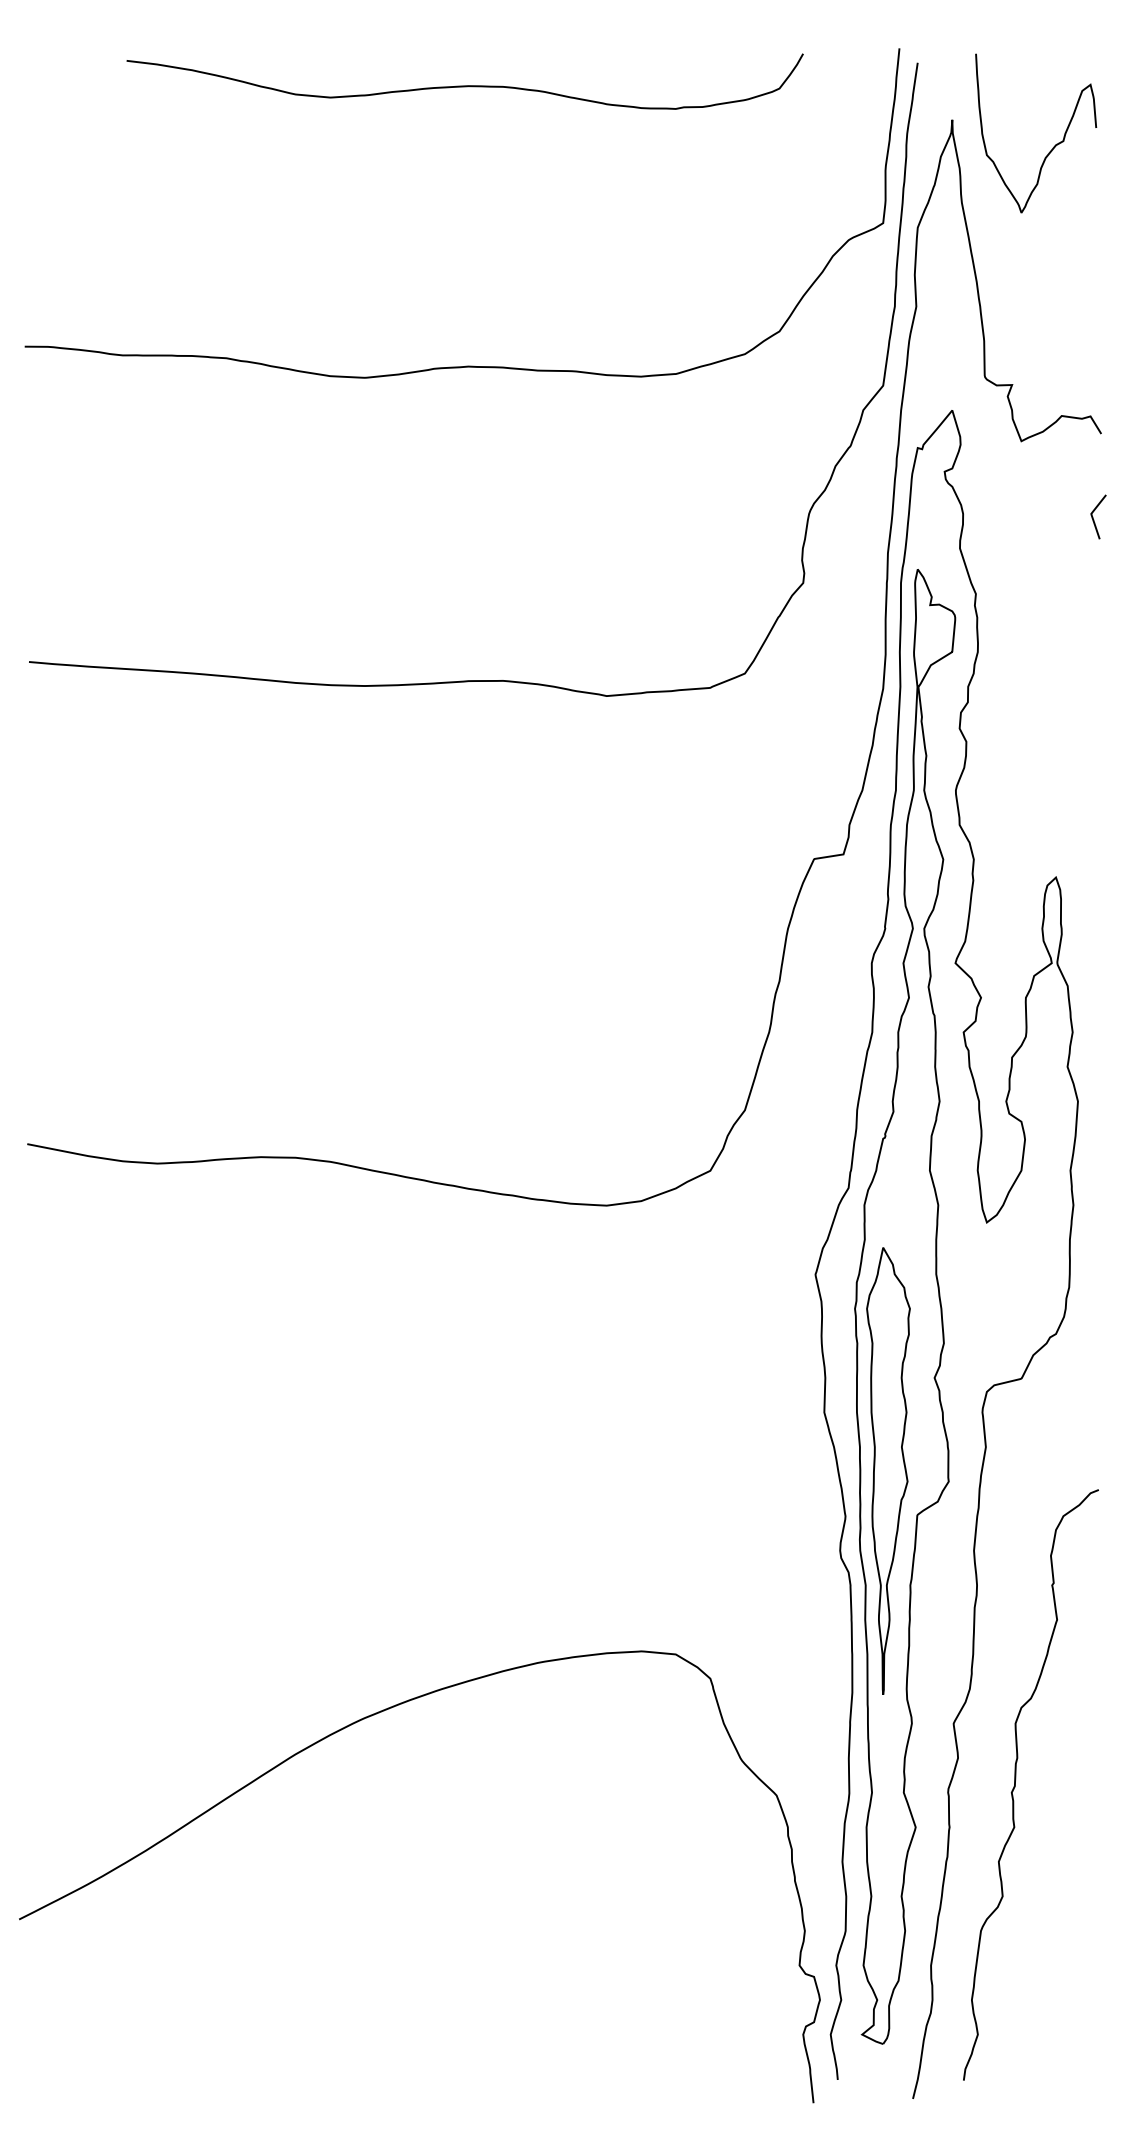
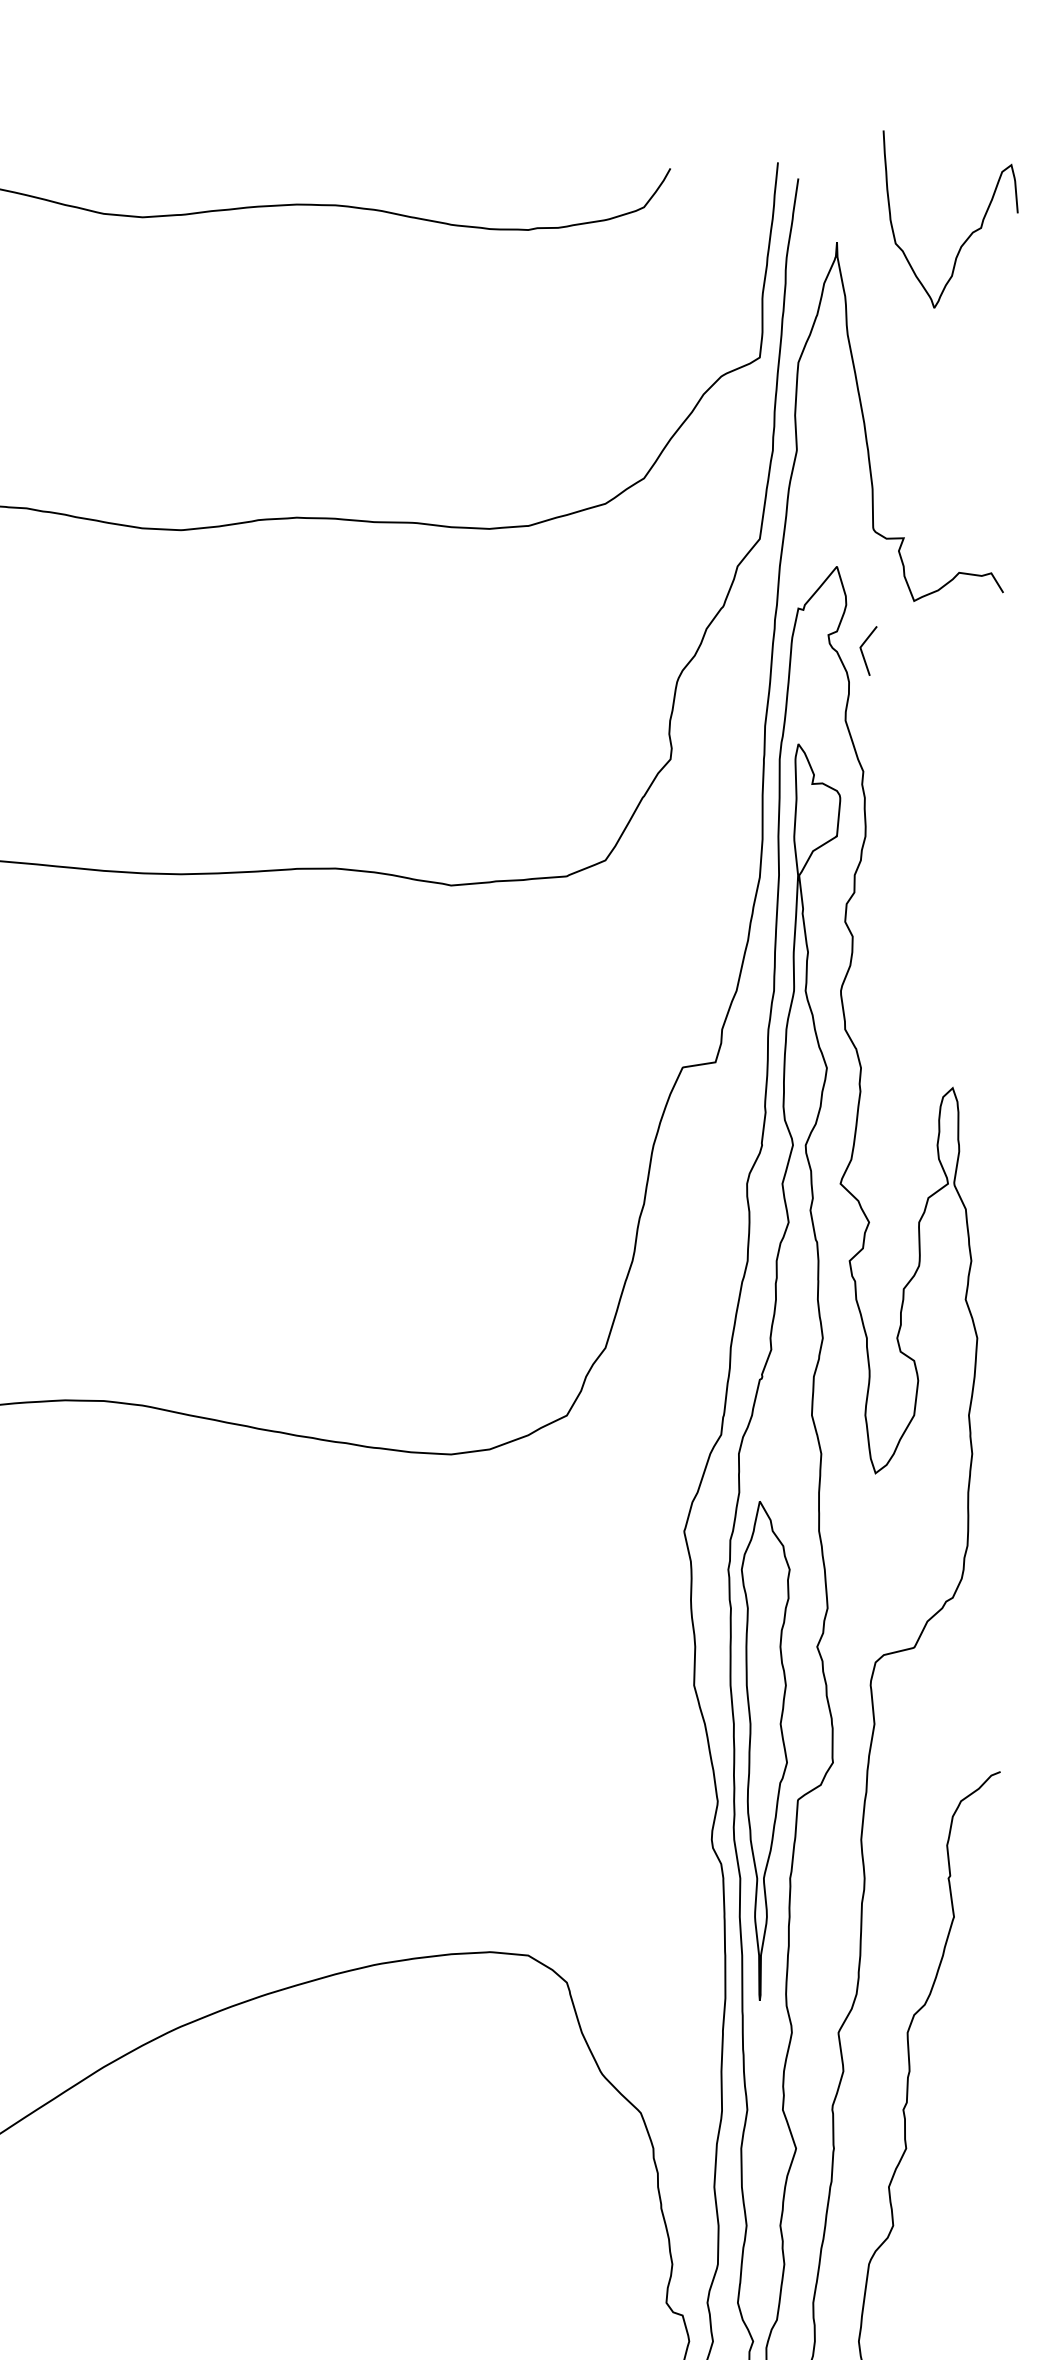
curve: (1052, 147) -> (968, 235), moved
line: (1094, 519) -> (864, 653), moved

